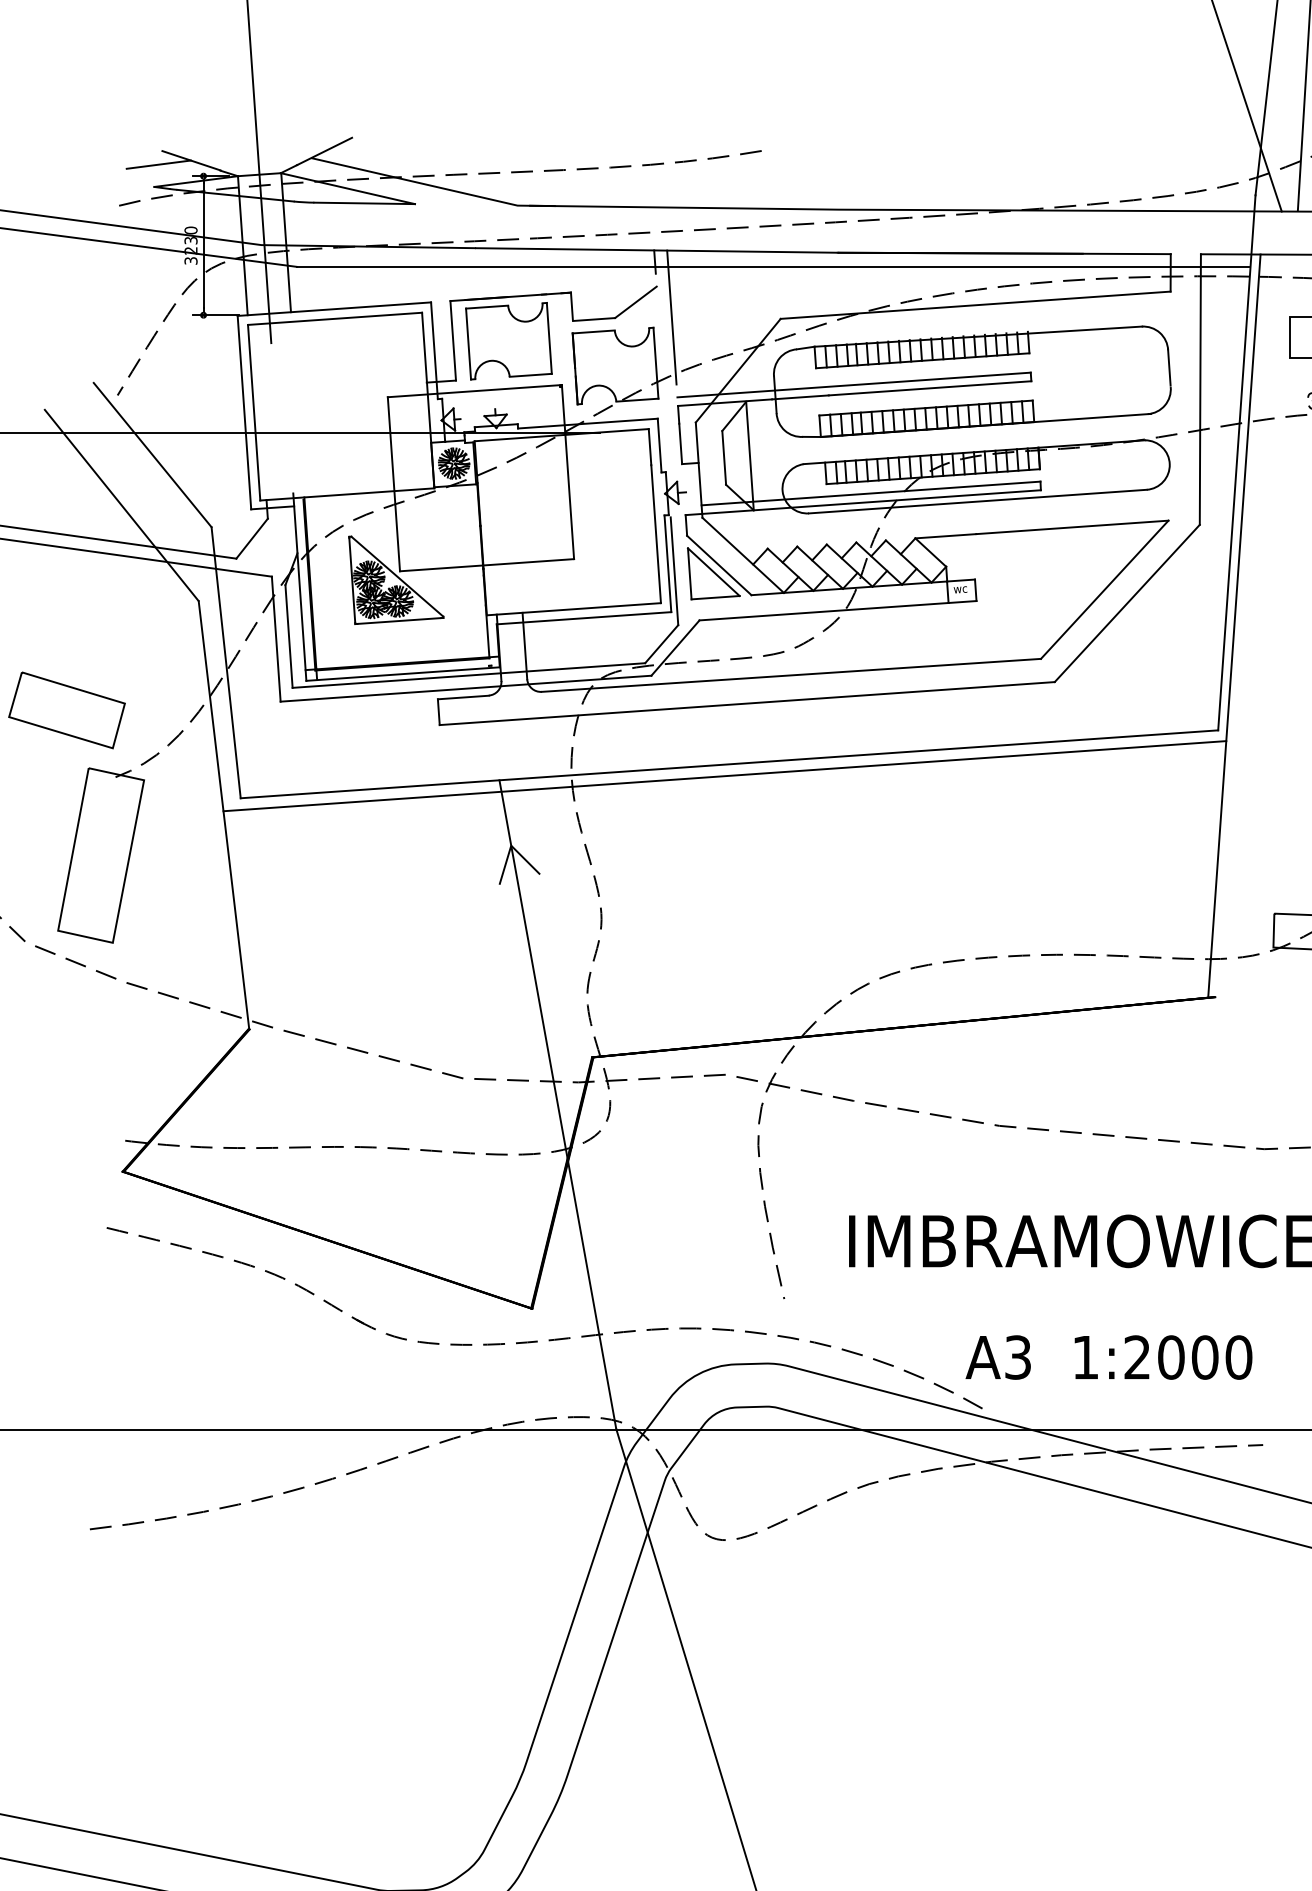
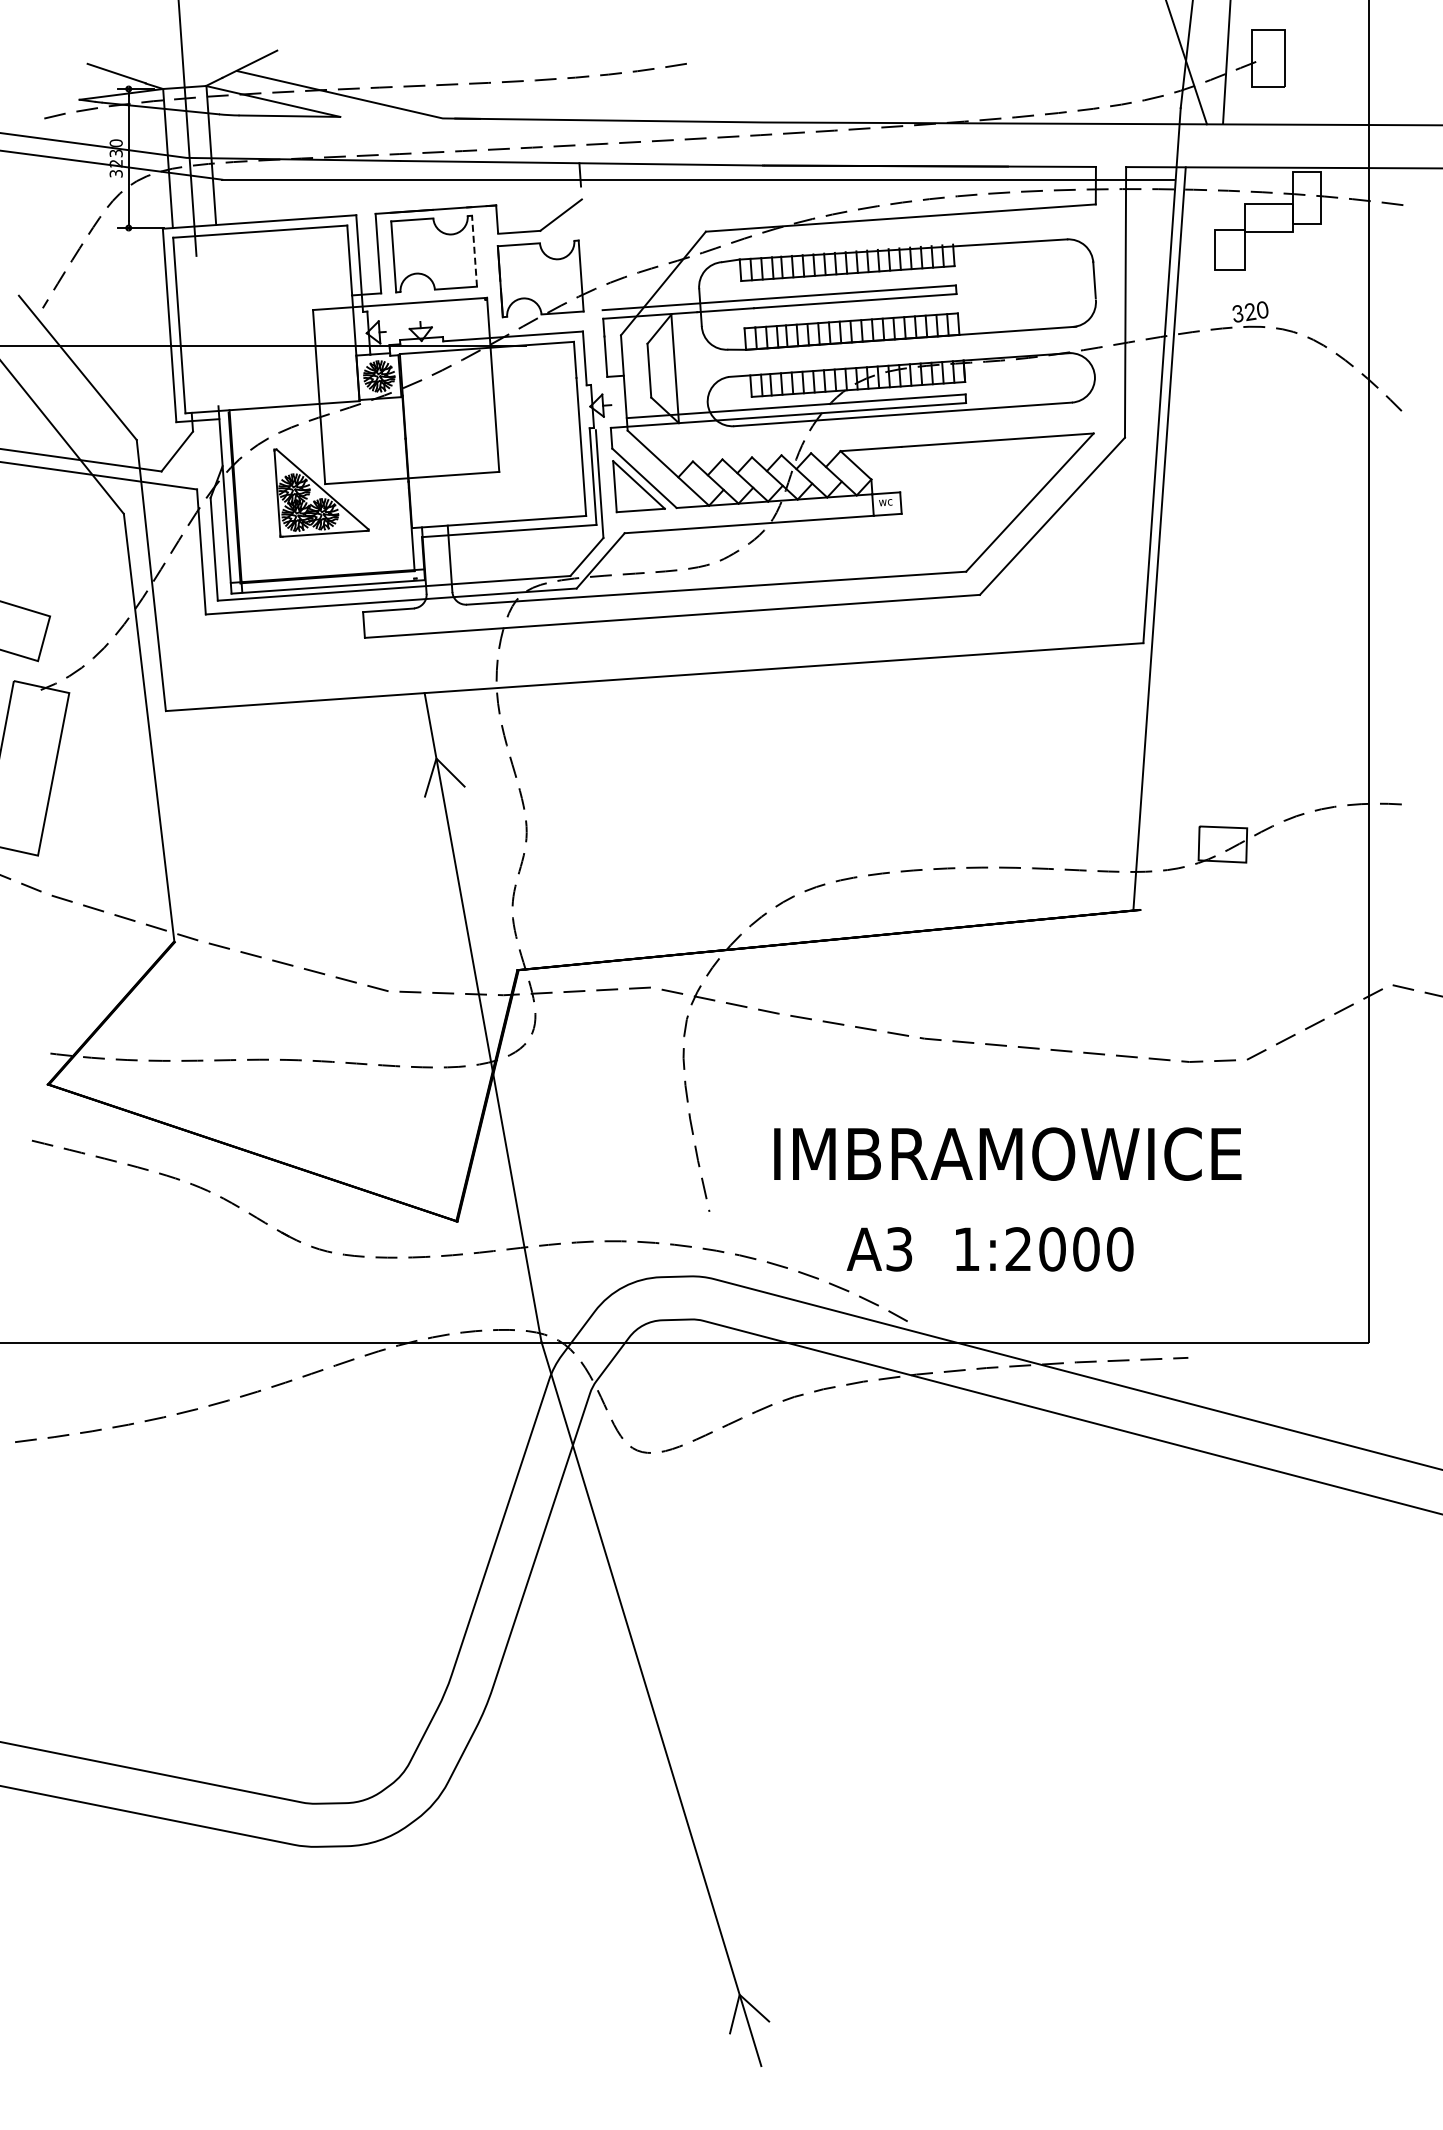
line: (158, 164) -> (83, 77), removed
line: (671, 317) -> (596, 230), removed
line: (549, 338) -> (474, 251), solid -> dashed
line: (724, 775) -> (649, 688), removed
text: (1108, 1357) -> (989, 1249), moved

